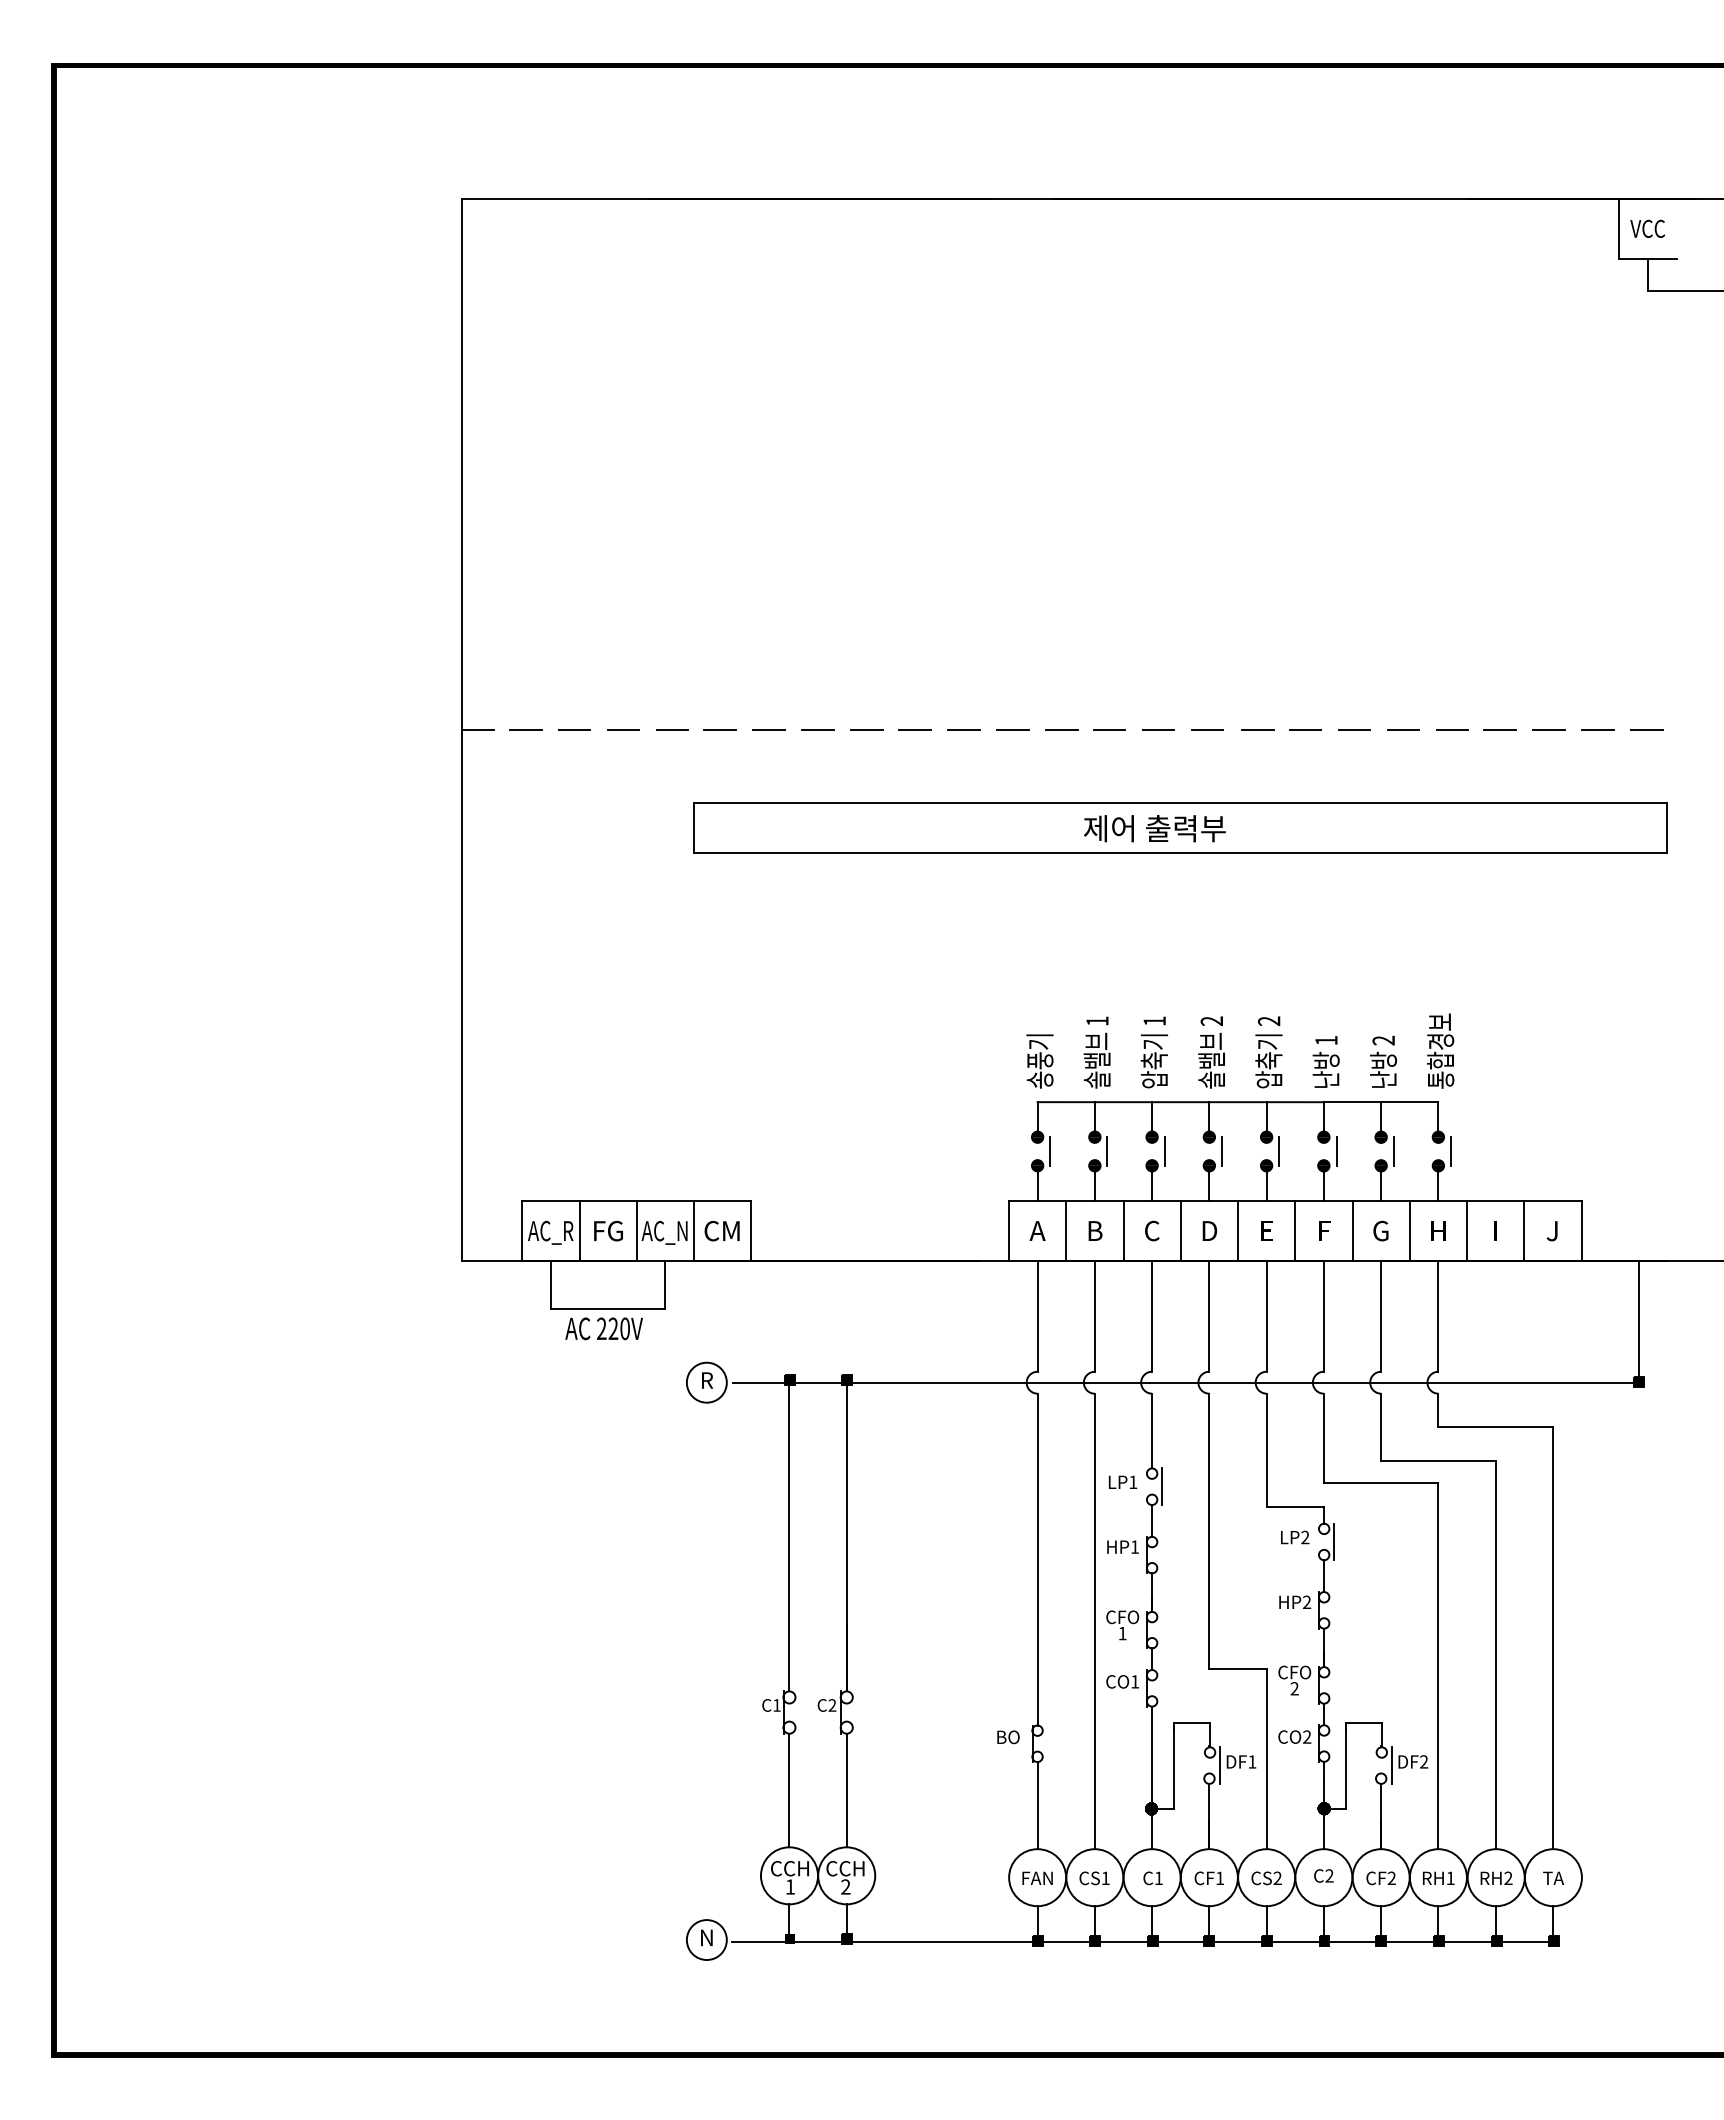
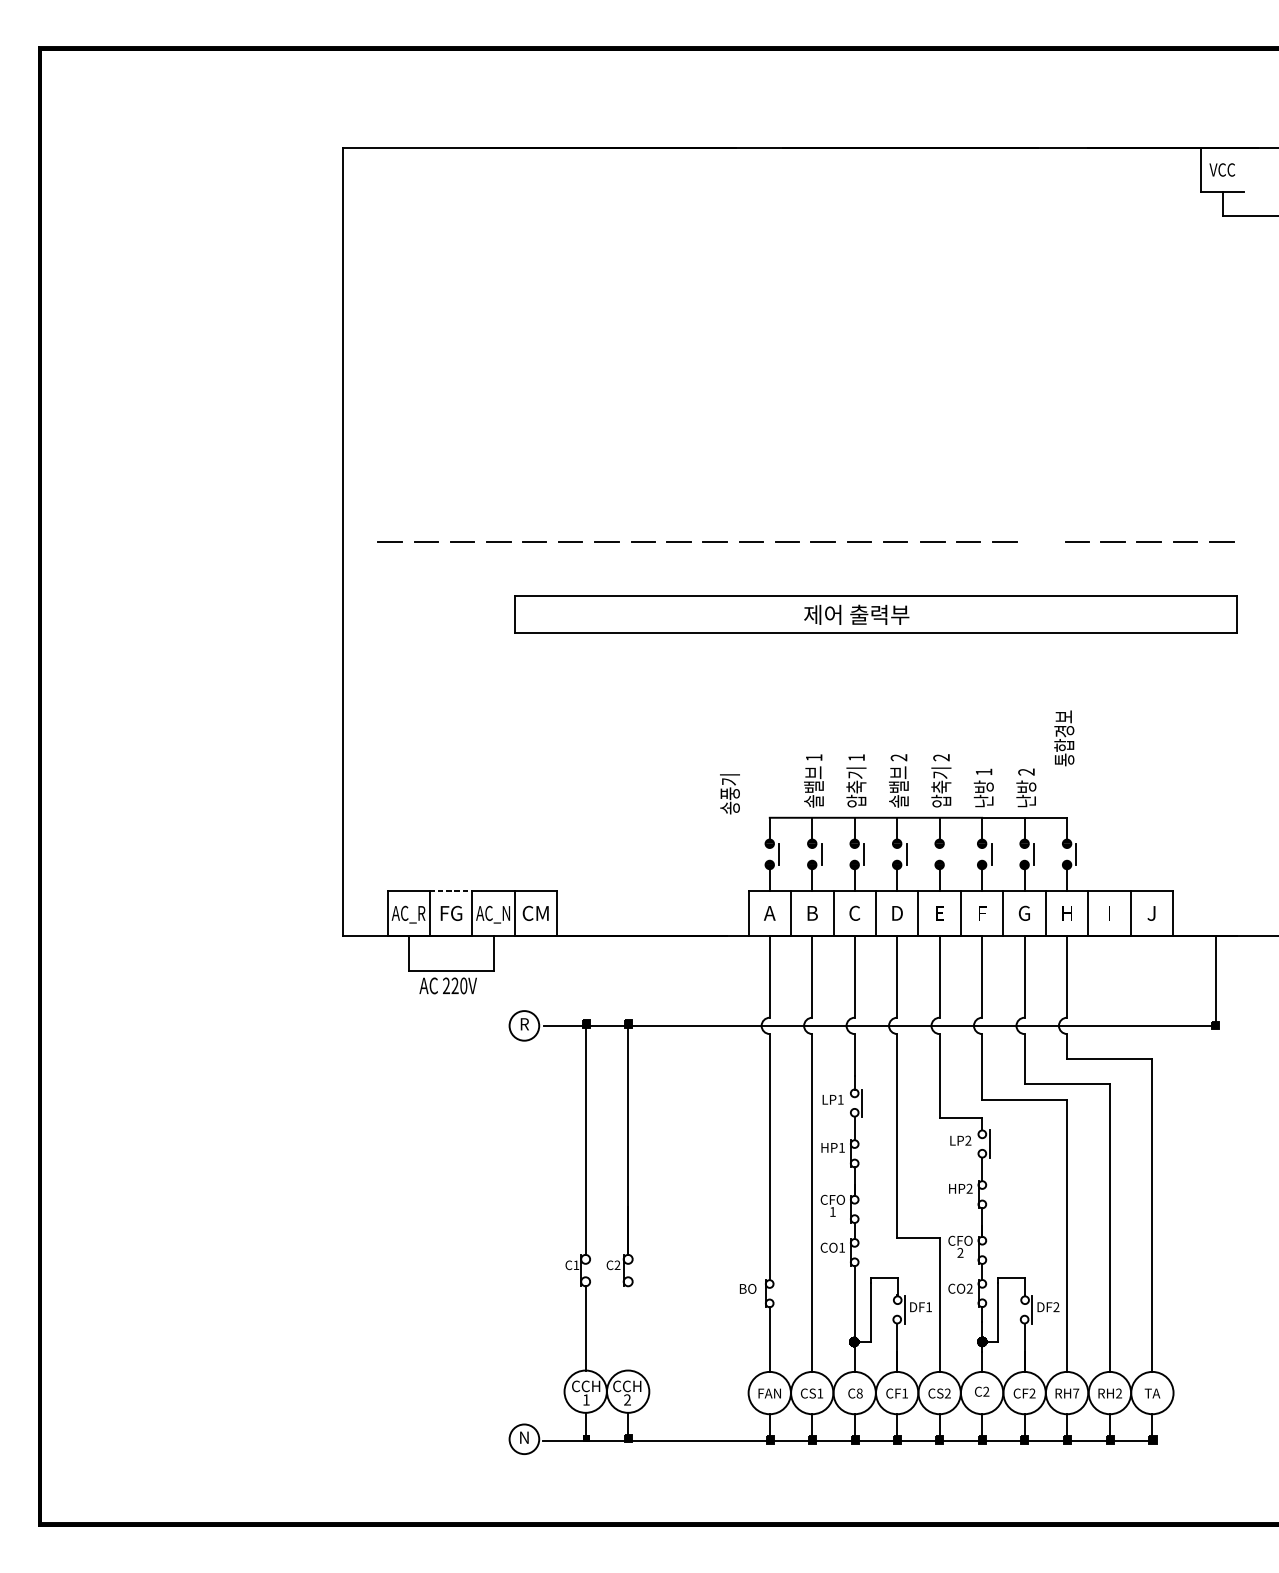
line: (477, 730) -> (354, 542), removed
line: (1403, 730) -> (1041, 542), removed
text: (1440, 1050) -> (1064, 737), moved
text: (1039, 1061) -> (729, 794), moved
line: (1279, 1151) -> (949, 854), removed
line: (608, 1200) -> (451, 890), solid -> dashed
line: (846, 1790) -> (628, 1328), removed
text: (1450, 1877) -> (1076, 1392), RH1 -> RH7
text: (1158, 1878) -> (859, 1393), C1 -> C8

